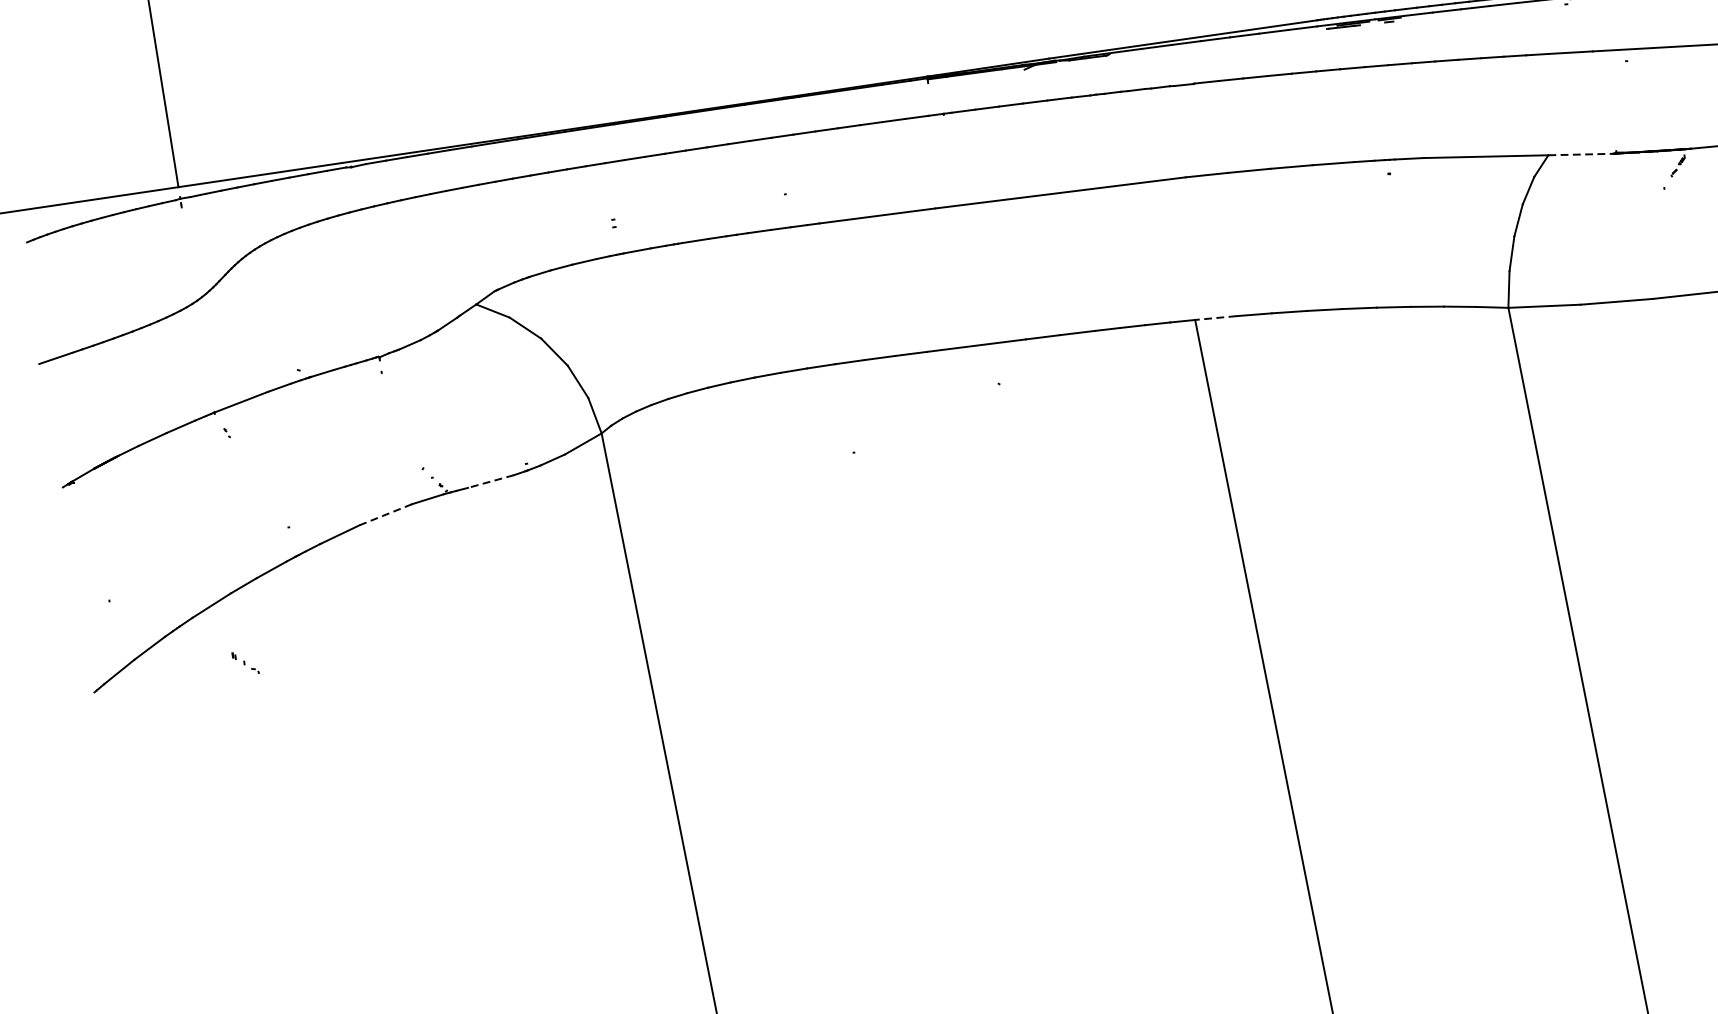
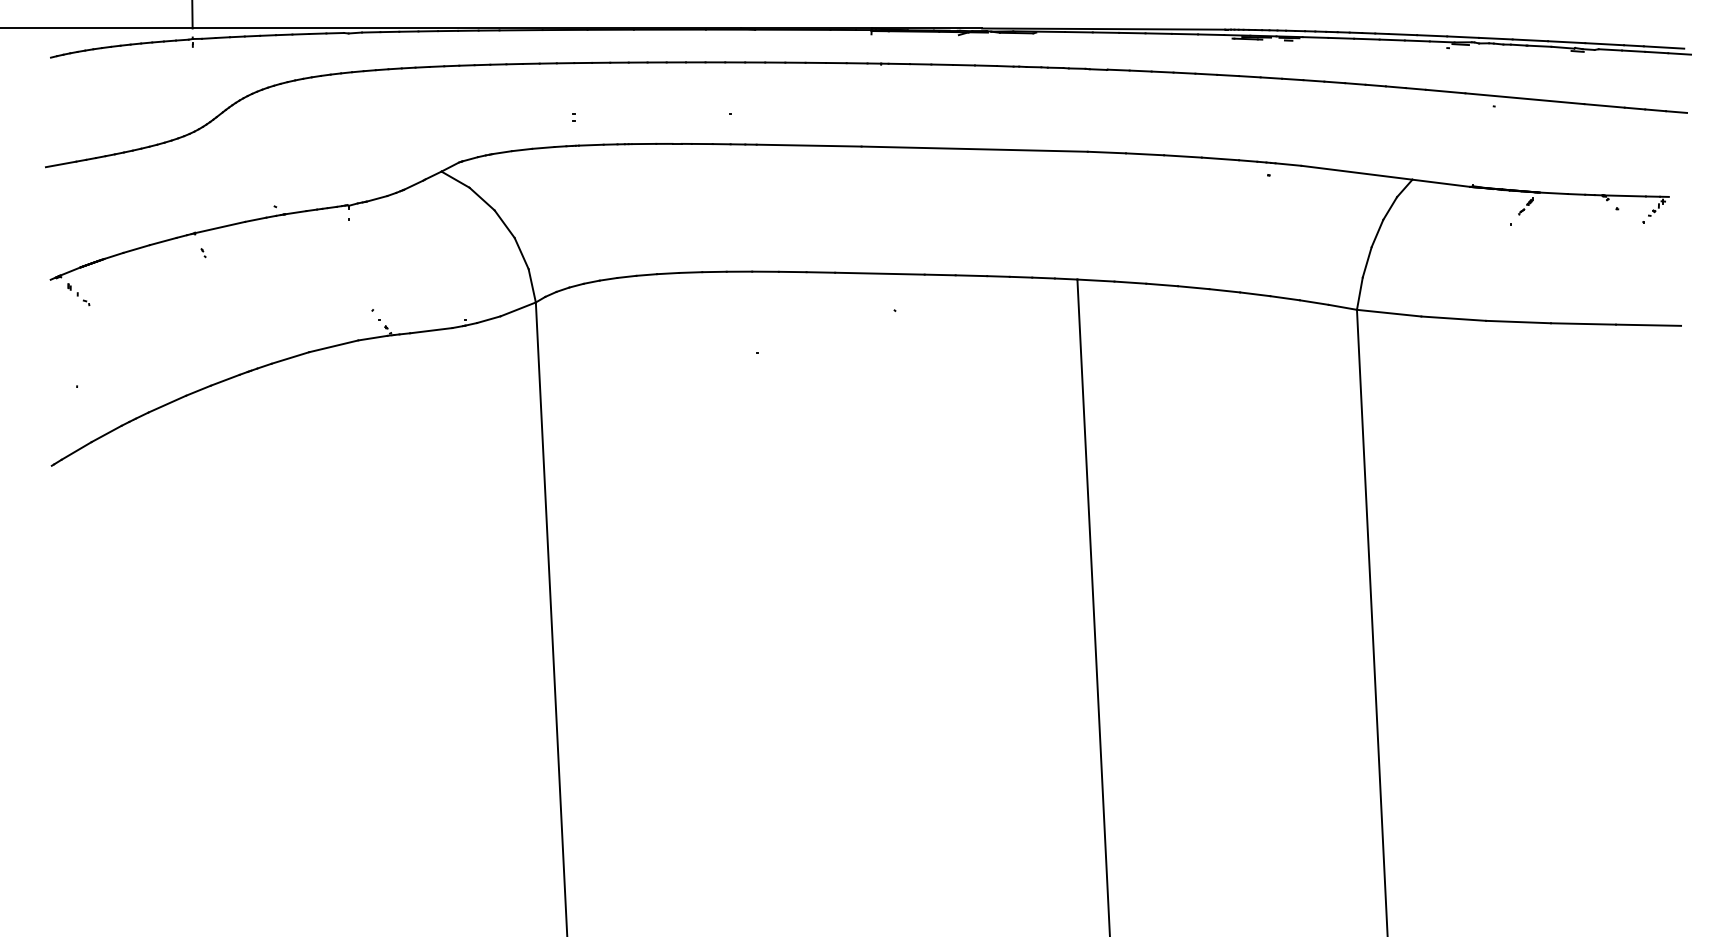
line: (1581, 154) -> (1441, 183), dashed -> solid
line: (1215, 318) -> (1095, 280), dashed -> solid
line: (490, 481) -> (430, 330), dashed -> solid
line: (385, 514) -> (333, 346), dashed -> solid
part: (245, 663) -> (78, 294), moved

